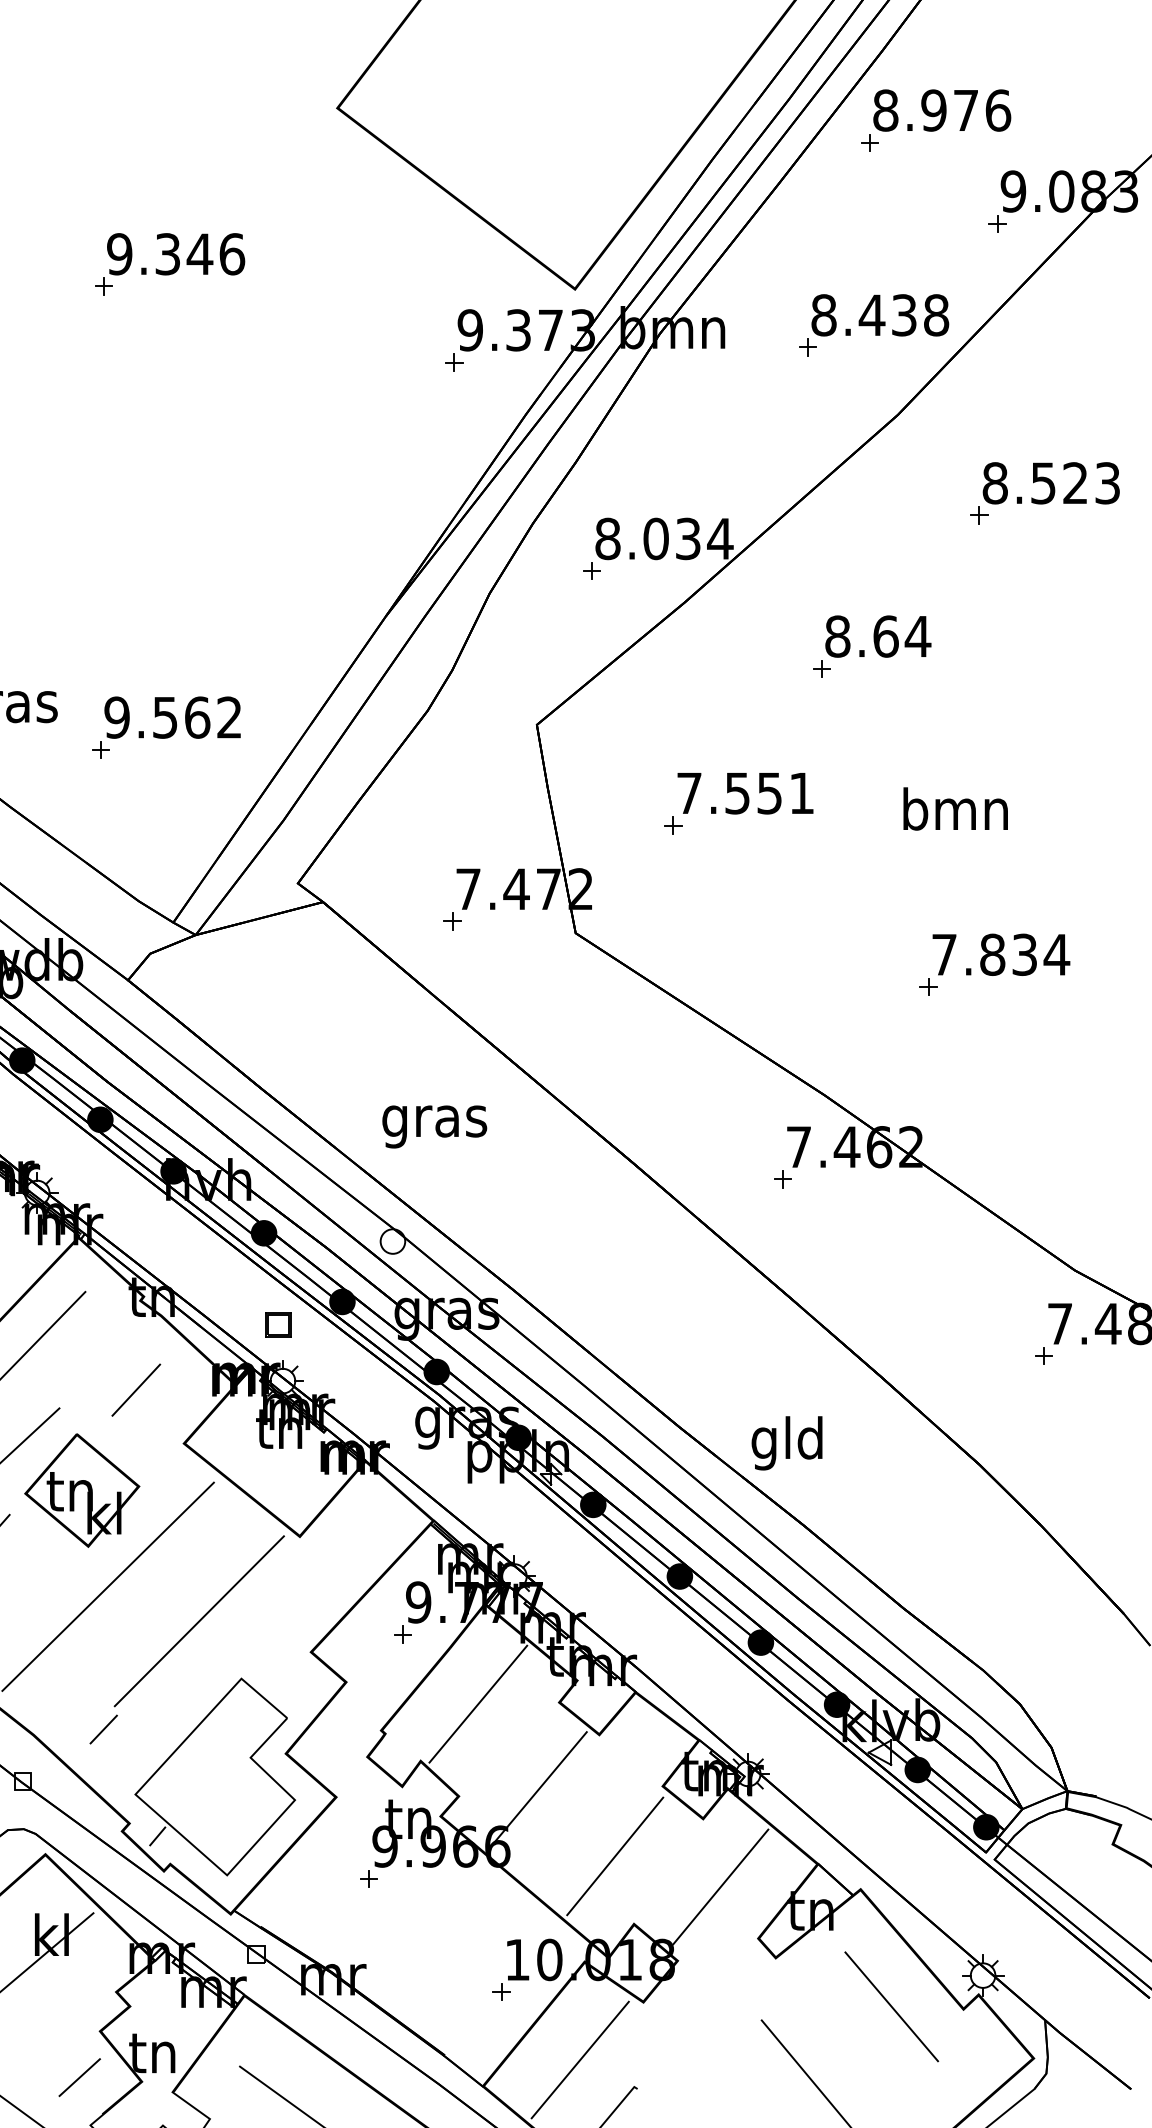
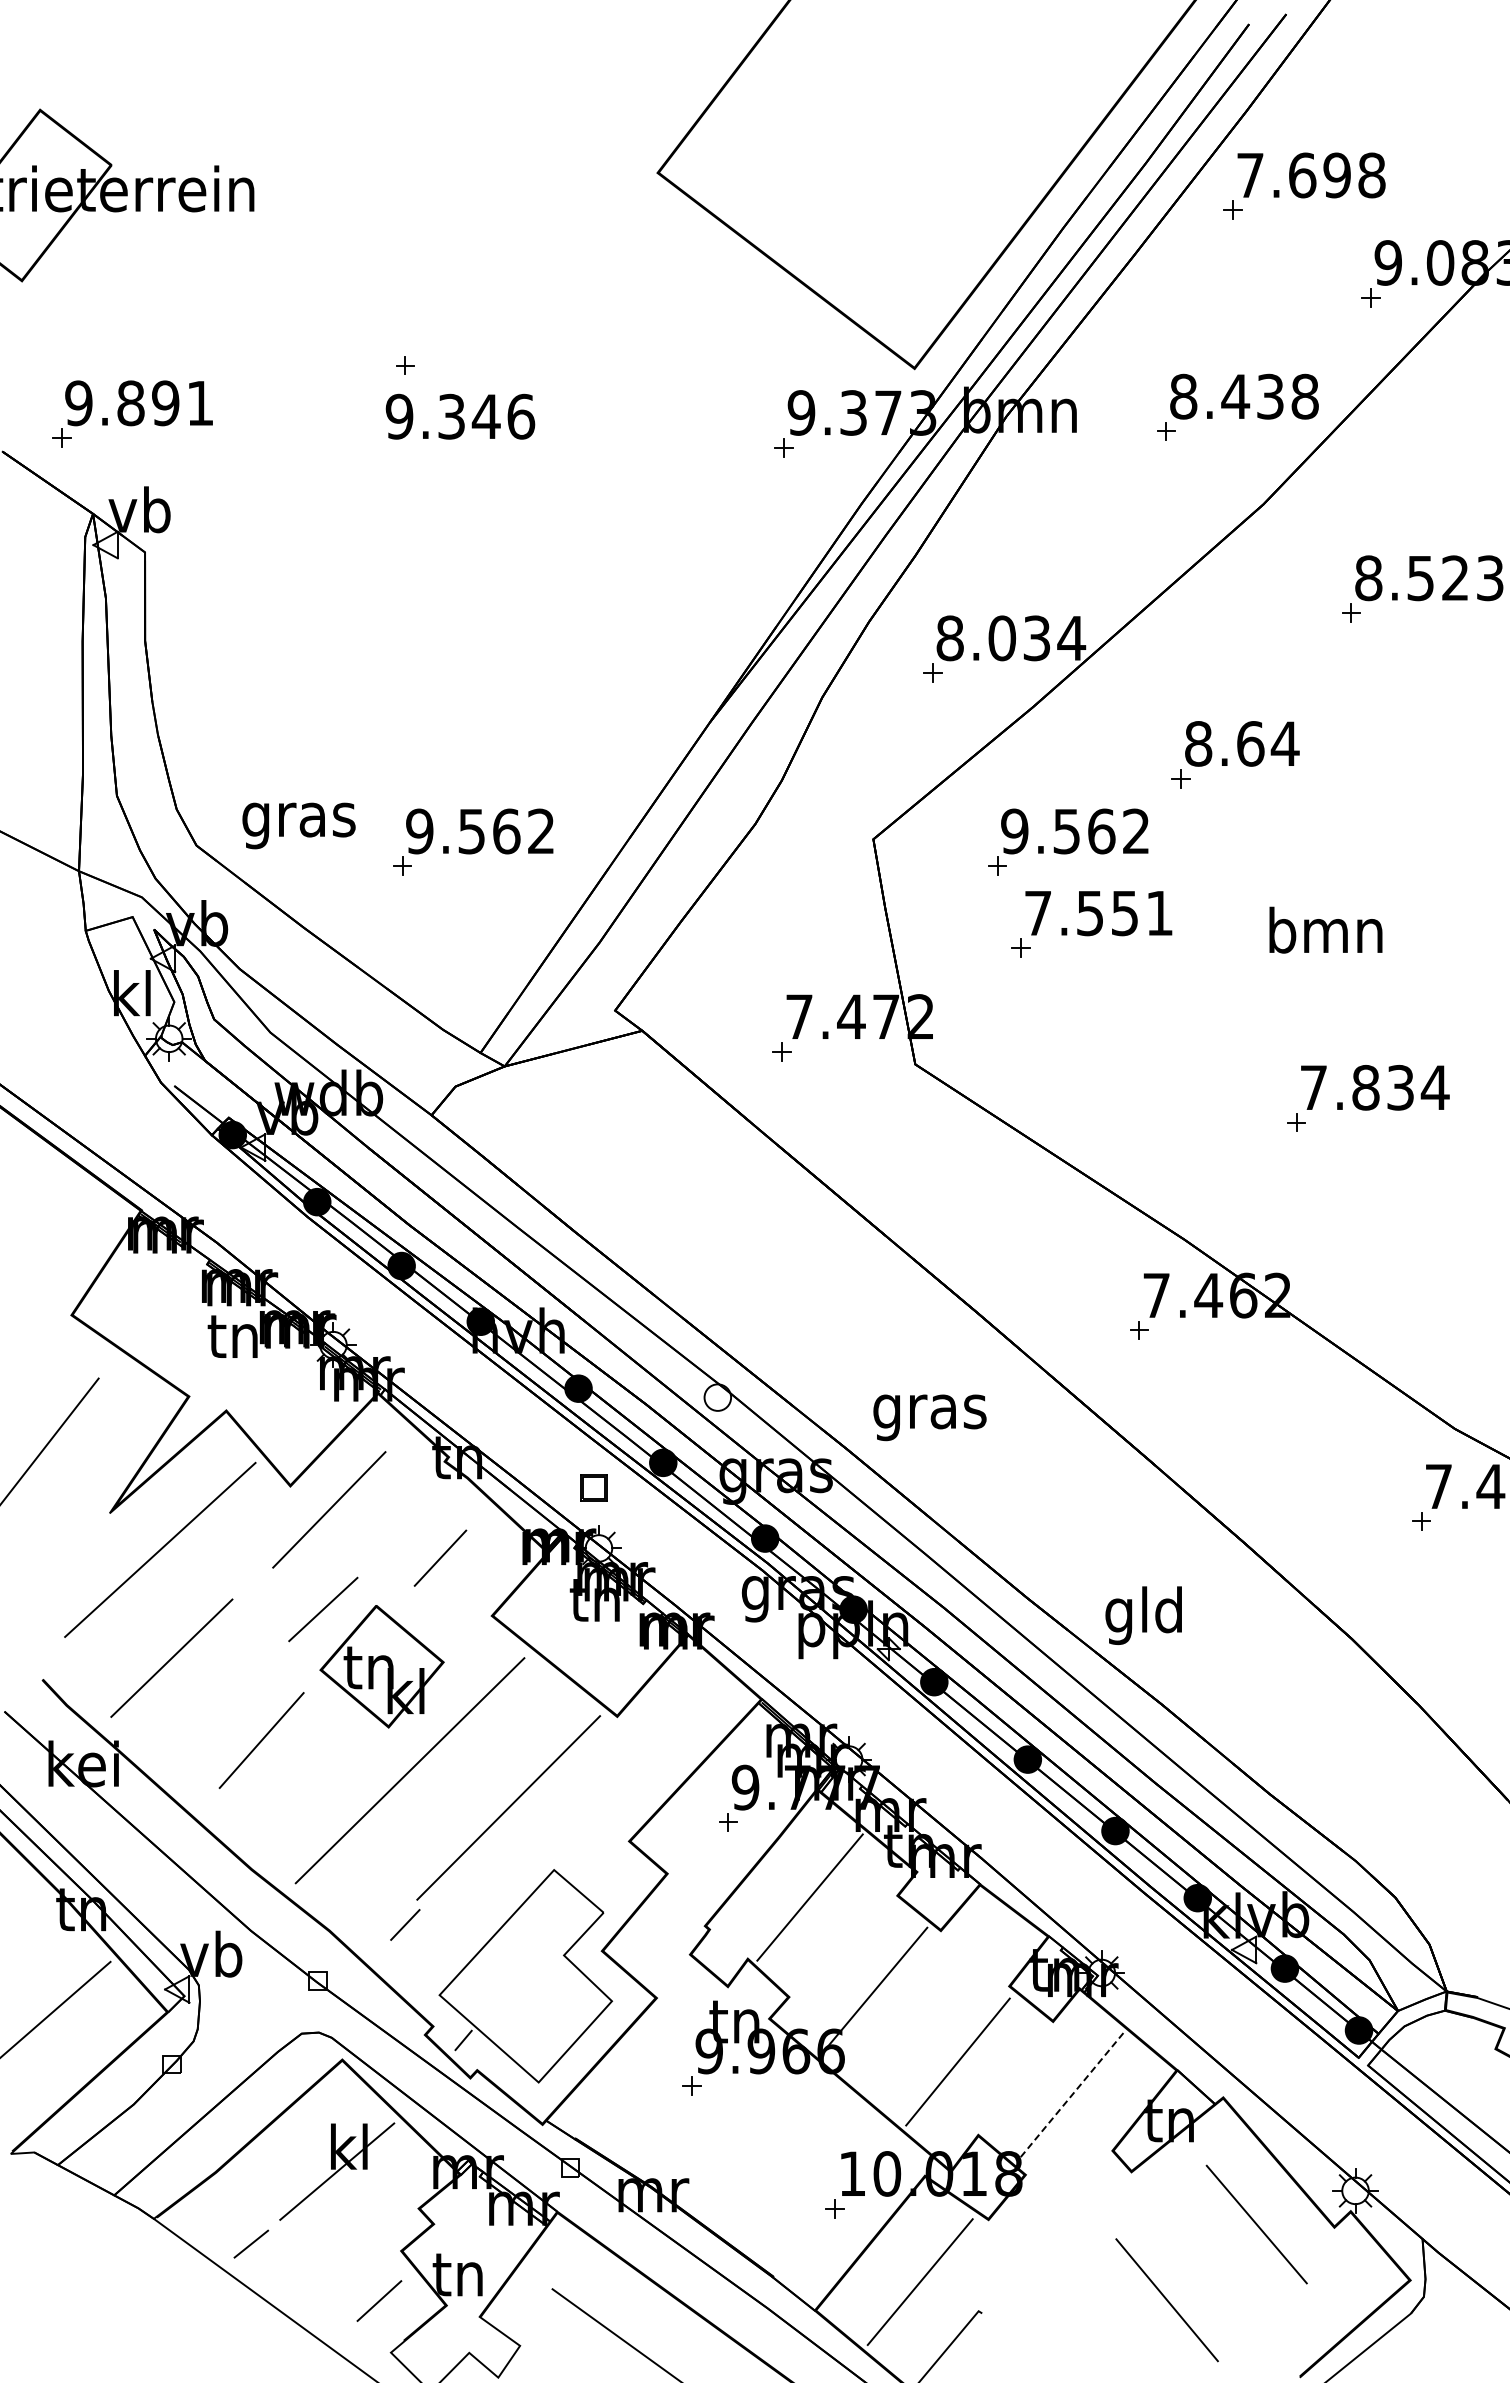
text: (942, 110) -> (1311, 175), 8.976 -> 7.698
text: (176, 254) -> (460, 416), moved
part: (717, 726) -> (1068, 841), added
text: (434, 1126) -> (929, 1417), moved
line: (721, 1887) -> (1072, 2095), solid -> dashed

